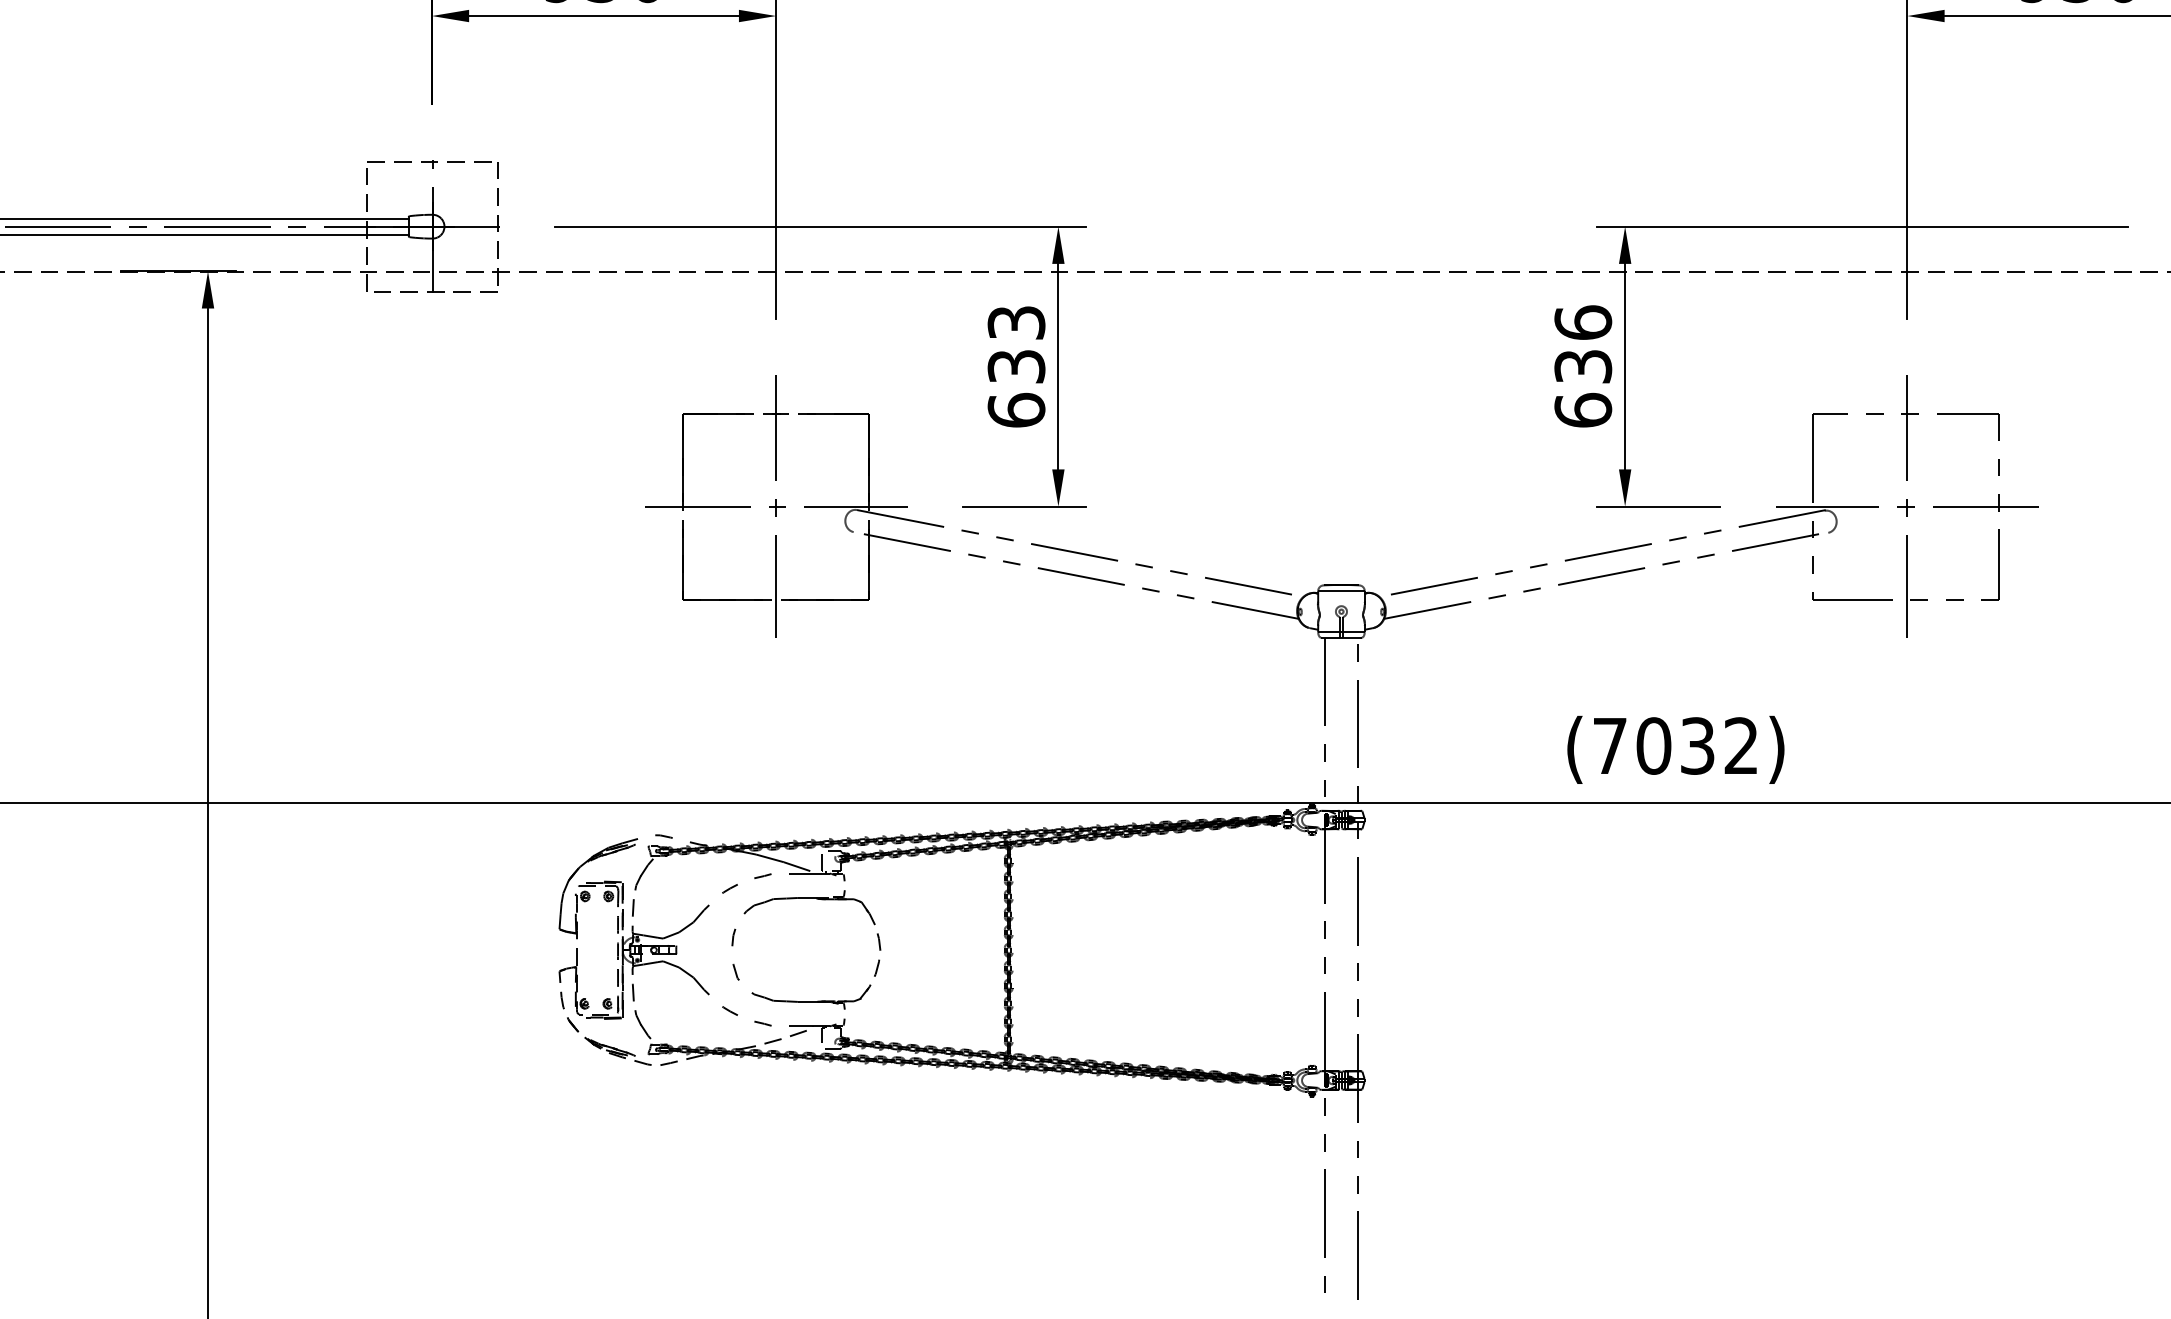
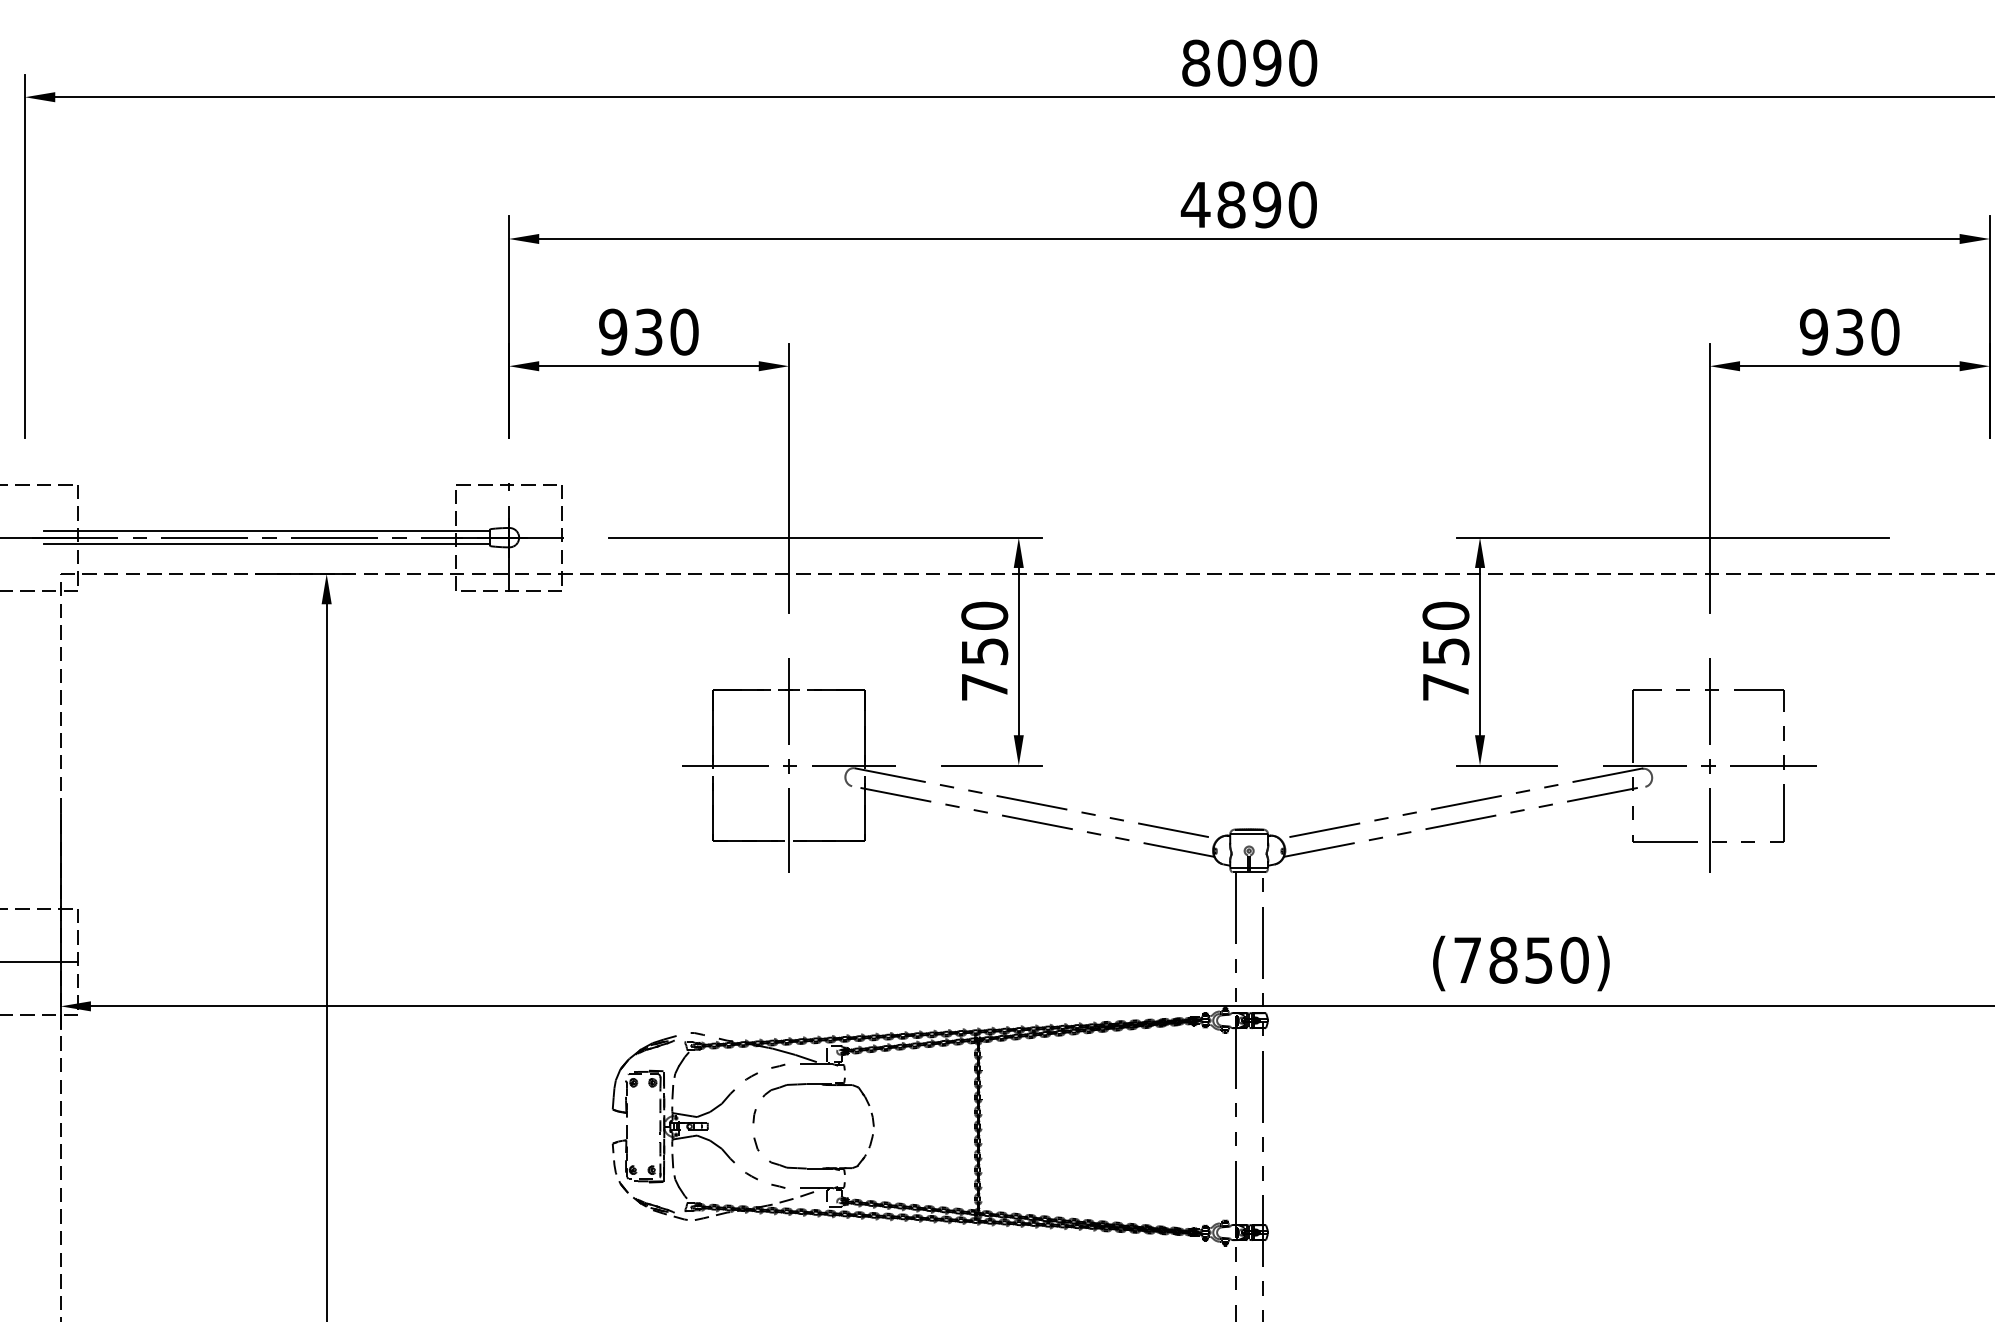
text: (1016, 366) -> (984, 651), 633 -> 750
text: (1582, 366) -> (1445, 651), 636 -> 750
text: (1696, 744) -> (1538, 959), (7032) -> (7850)

